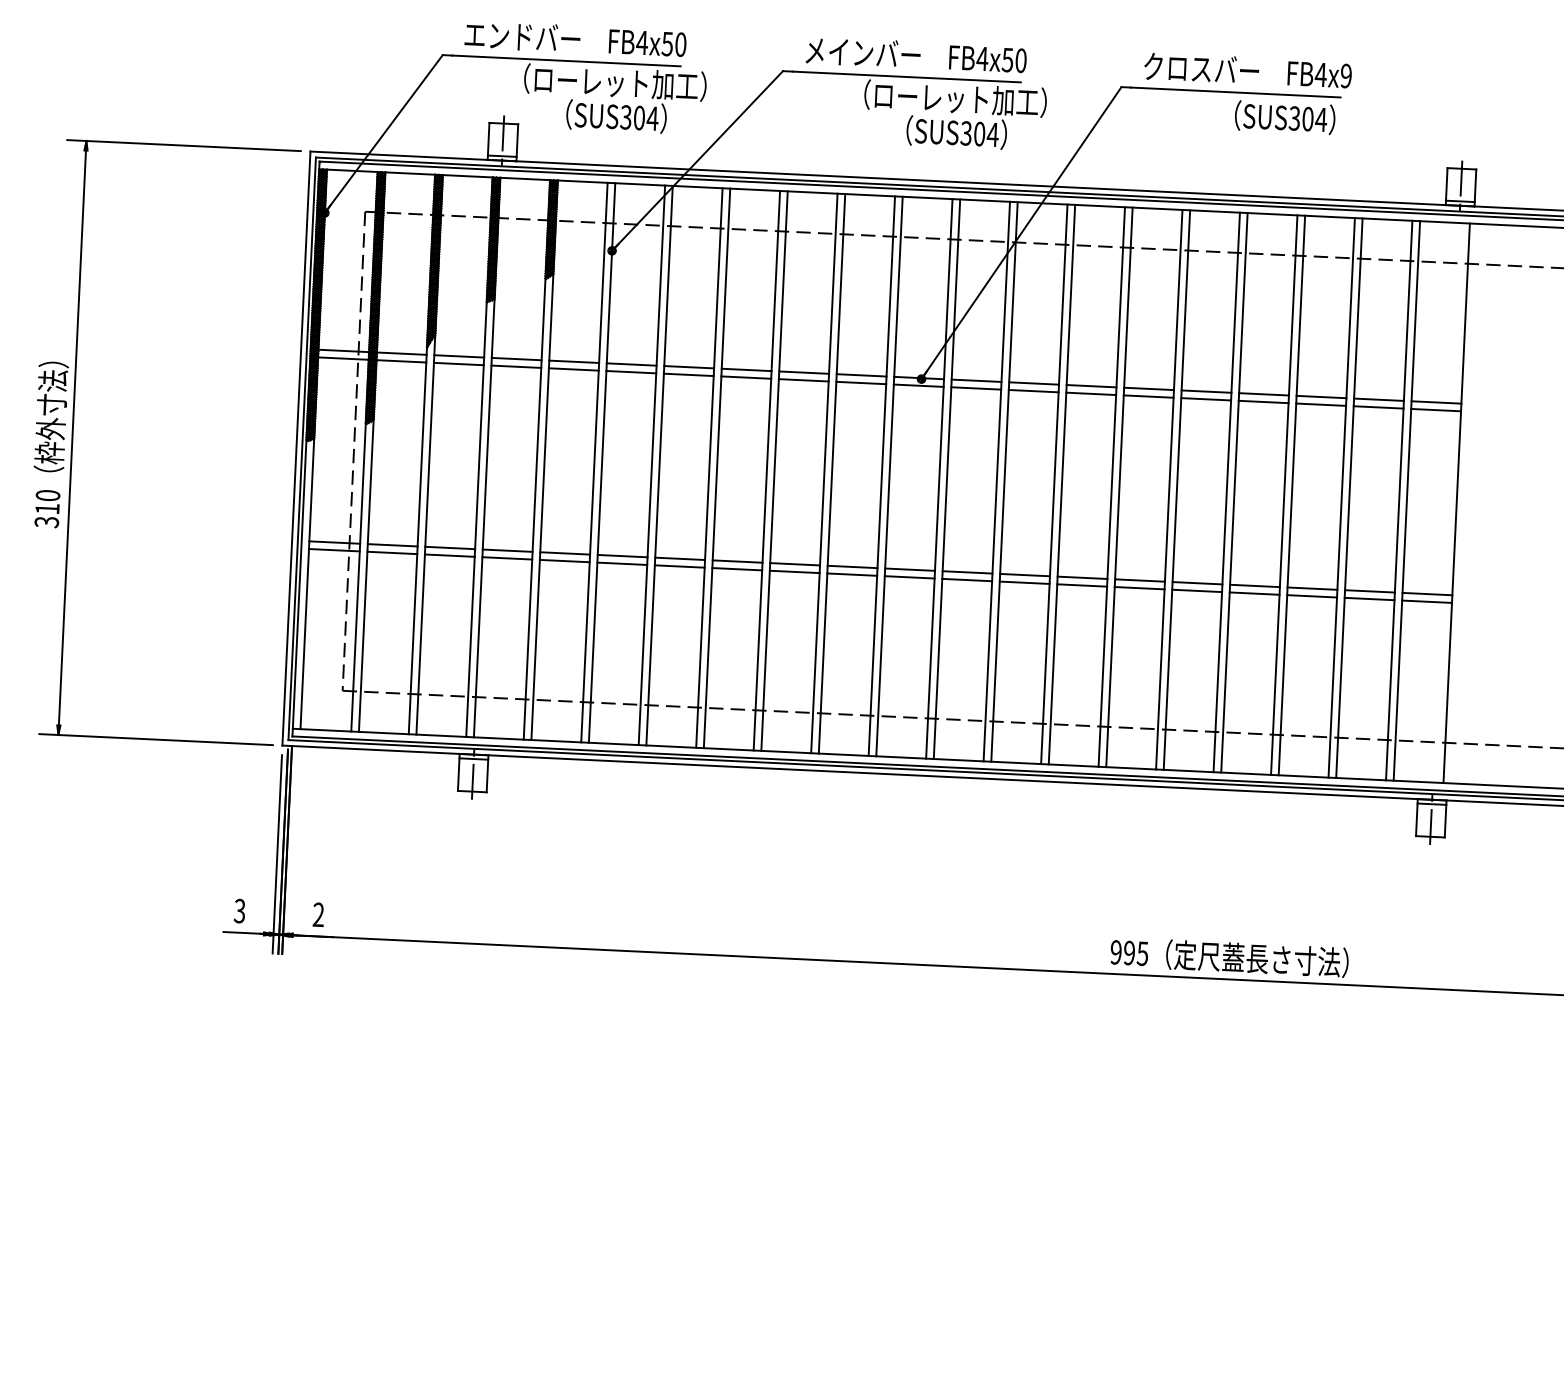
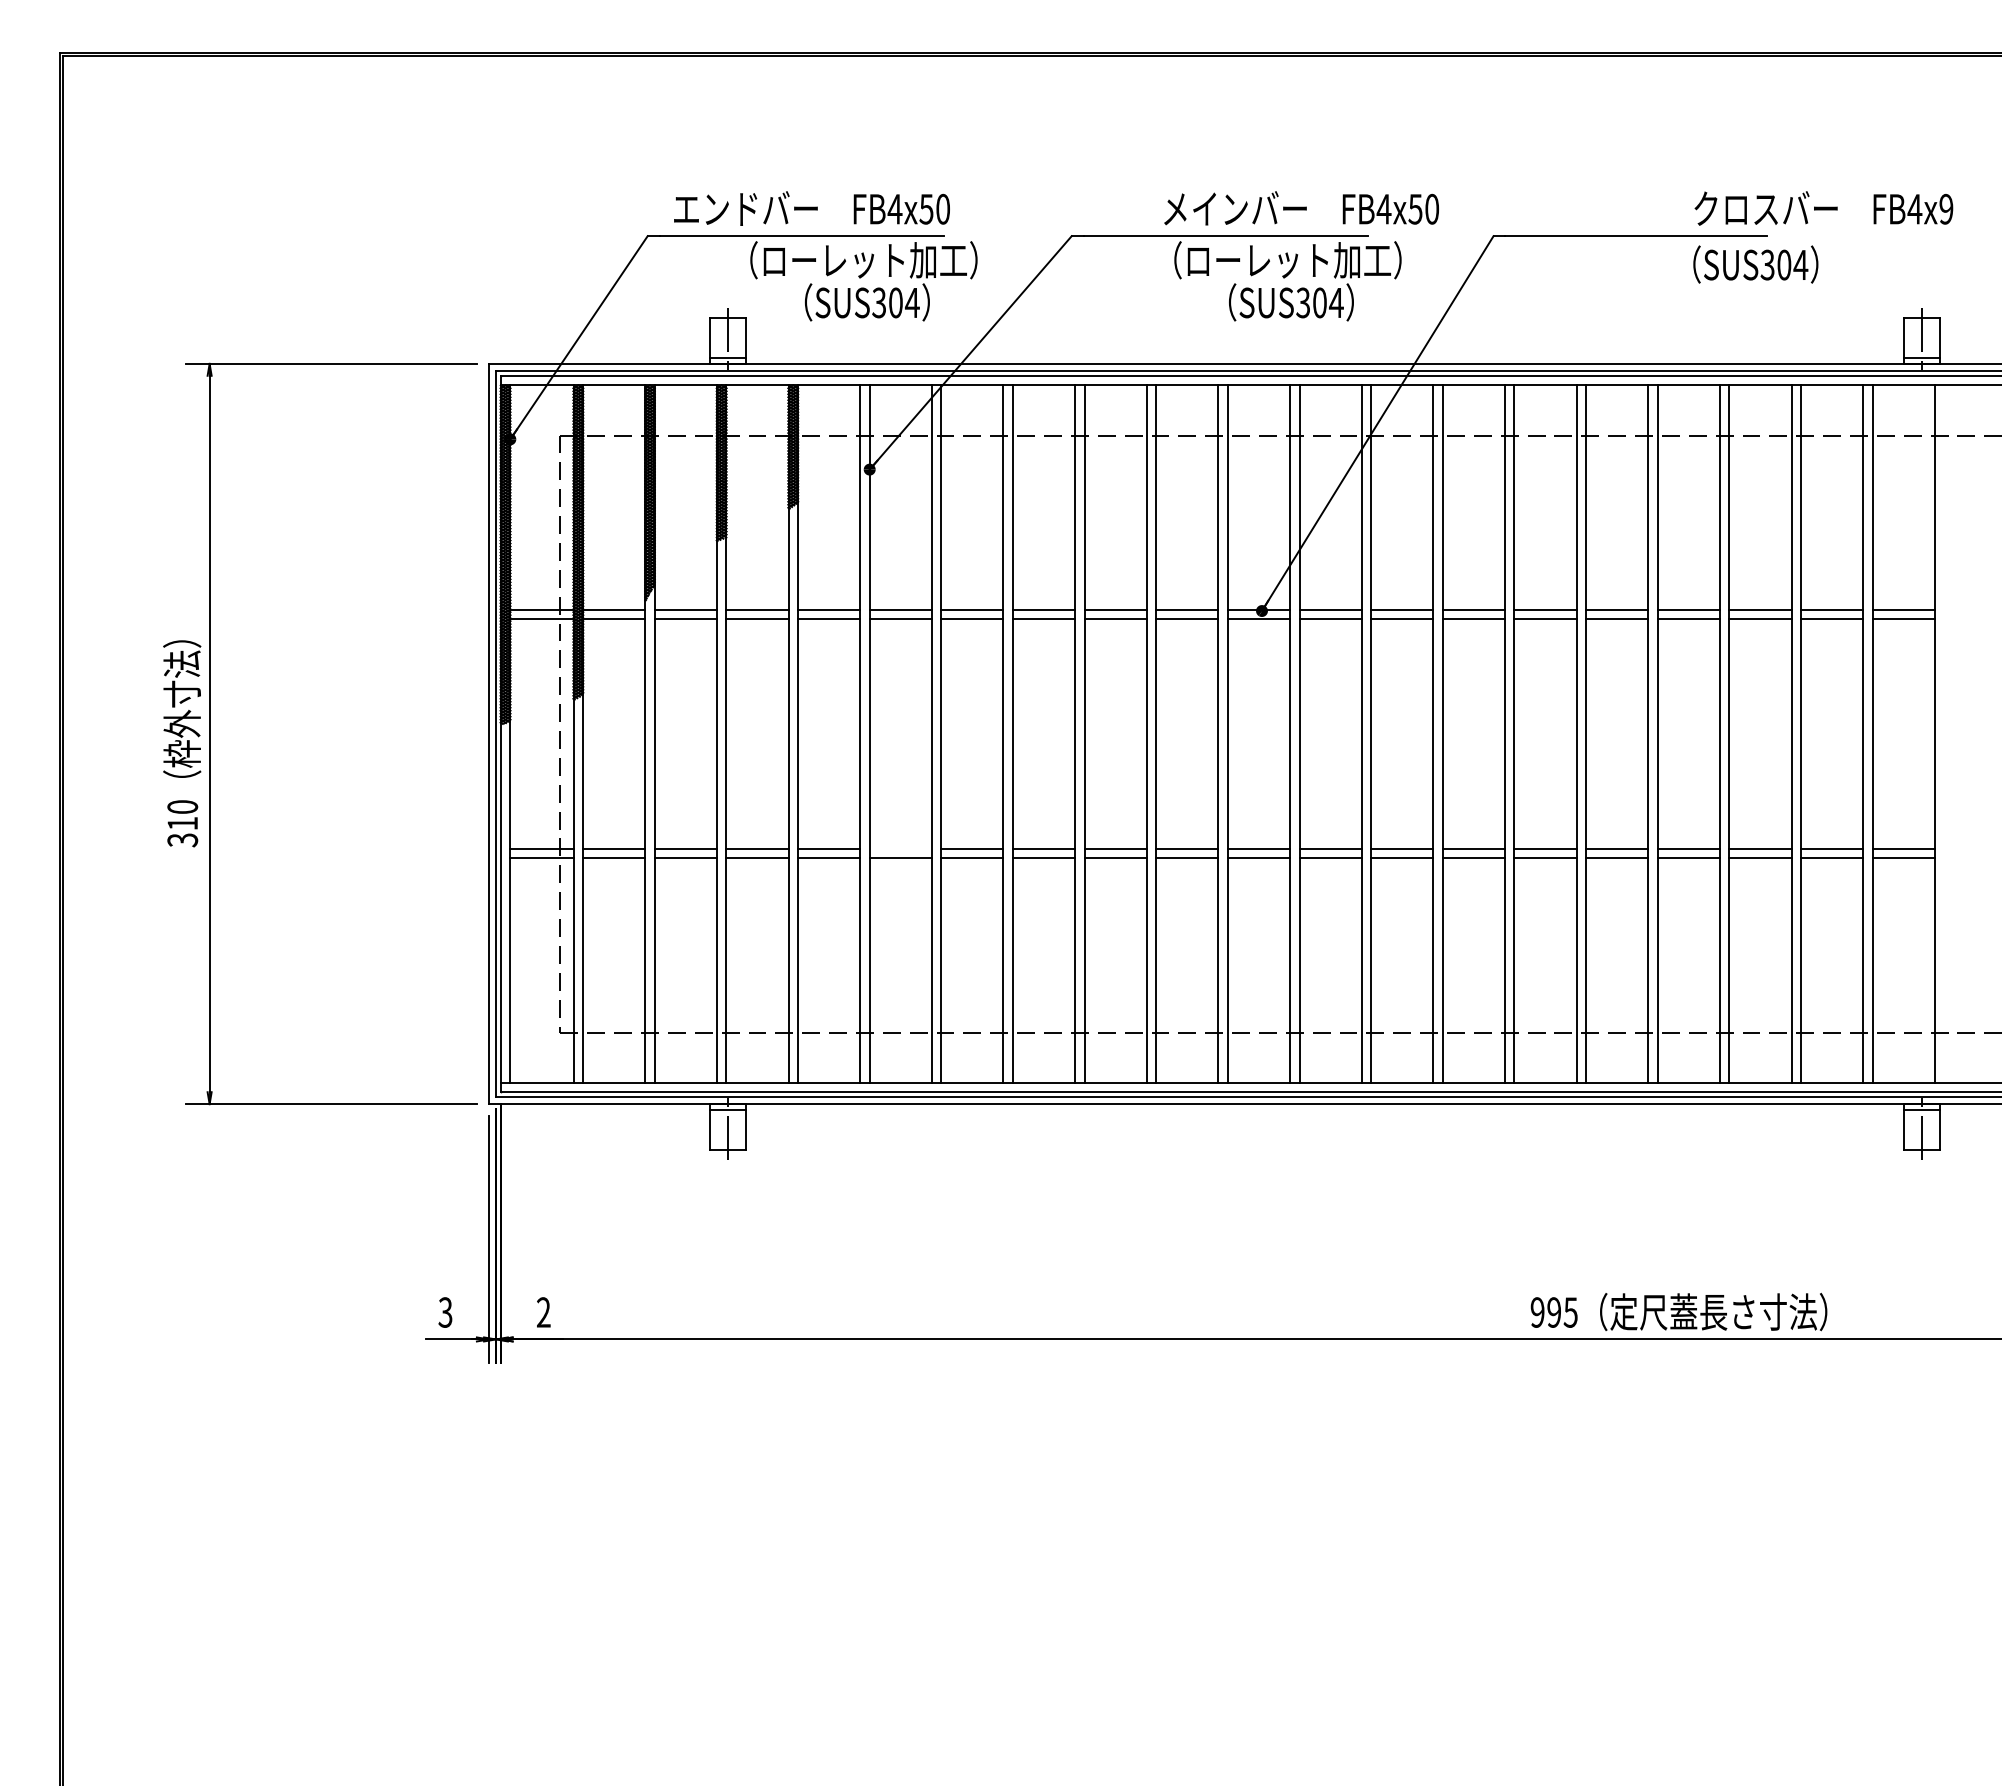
text: (916, 55) -> (1301, 208), moved
text: (1247, 70) -> (1823, 208), moved
text: (1284, 117) -> (1755, 264), moved
line: (622, 556) -> (900, 848), removed

